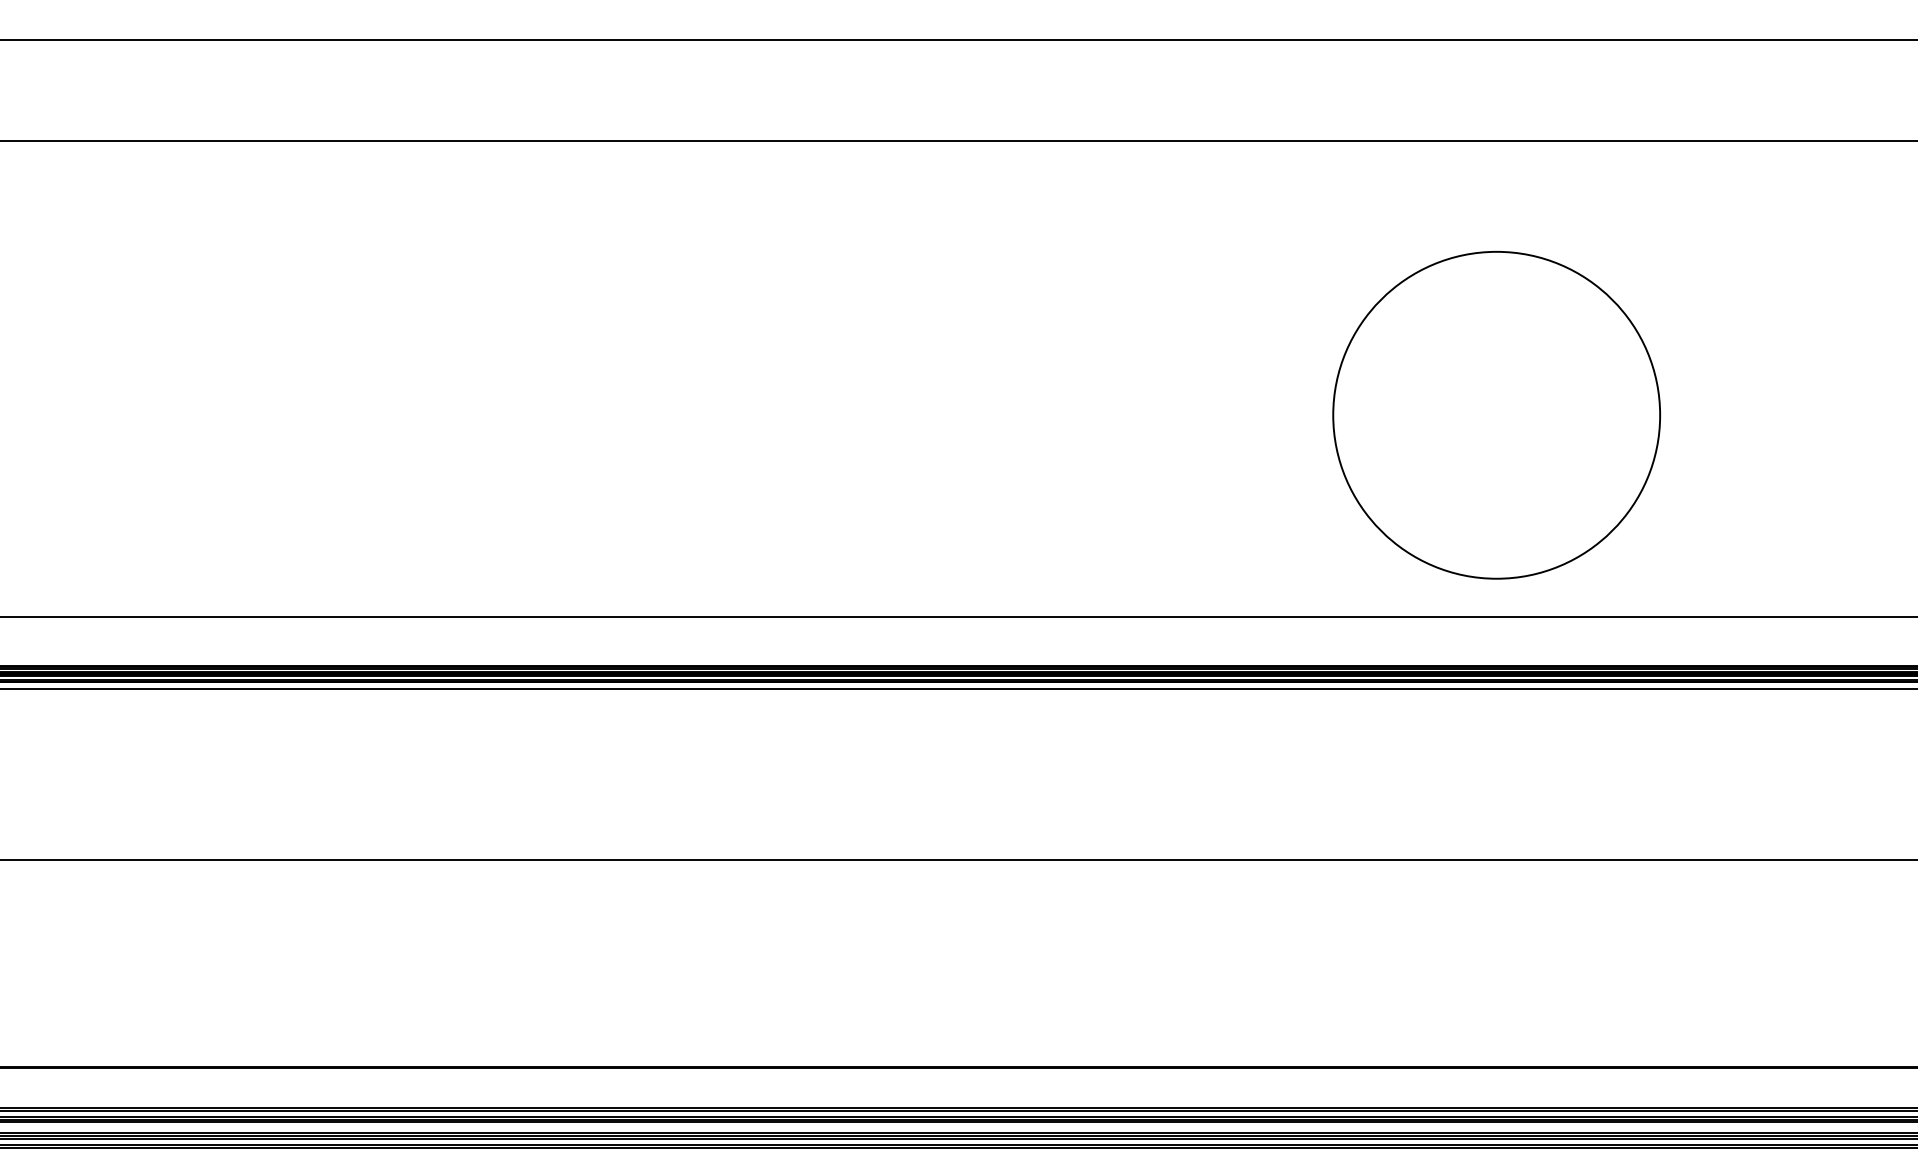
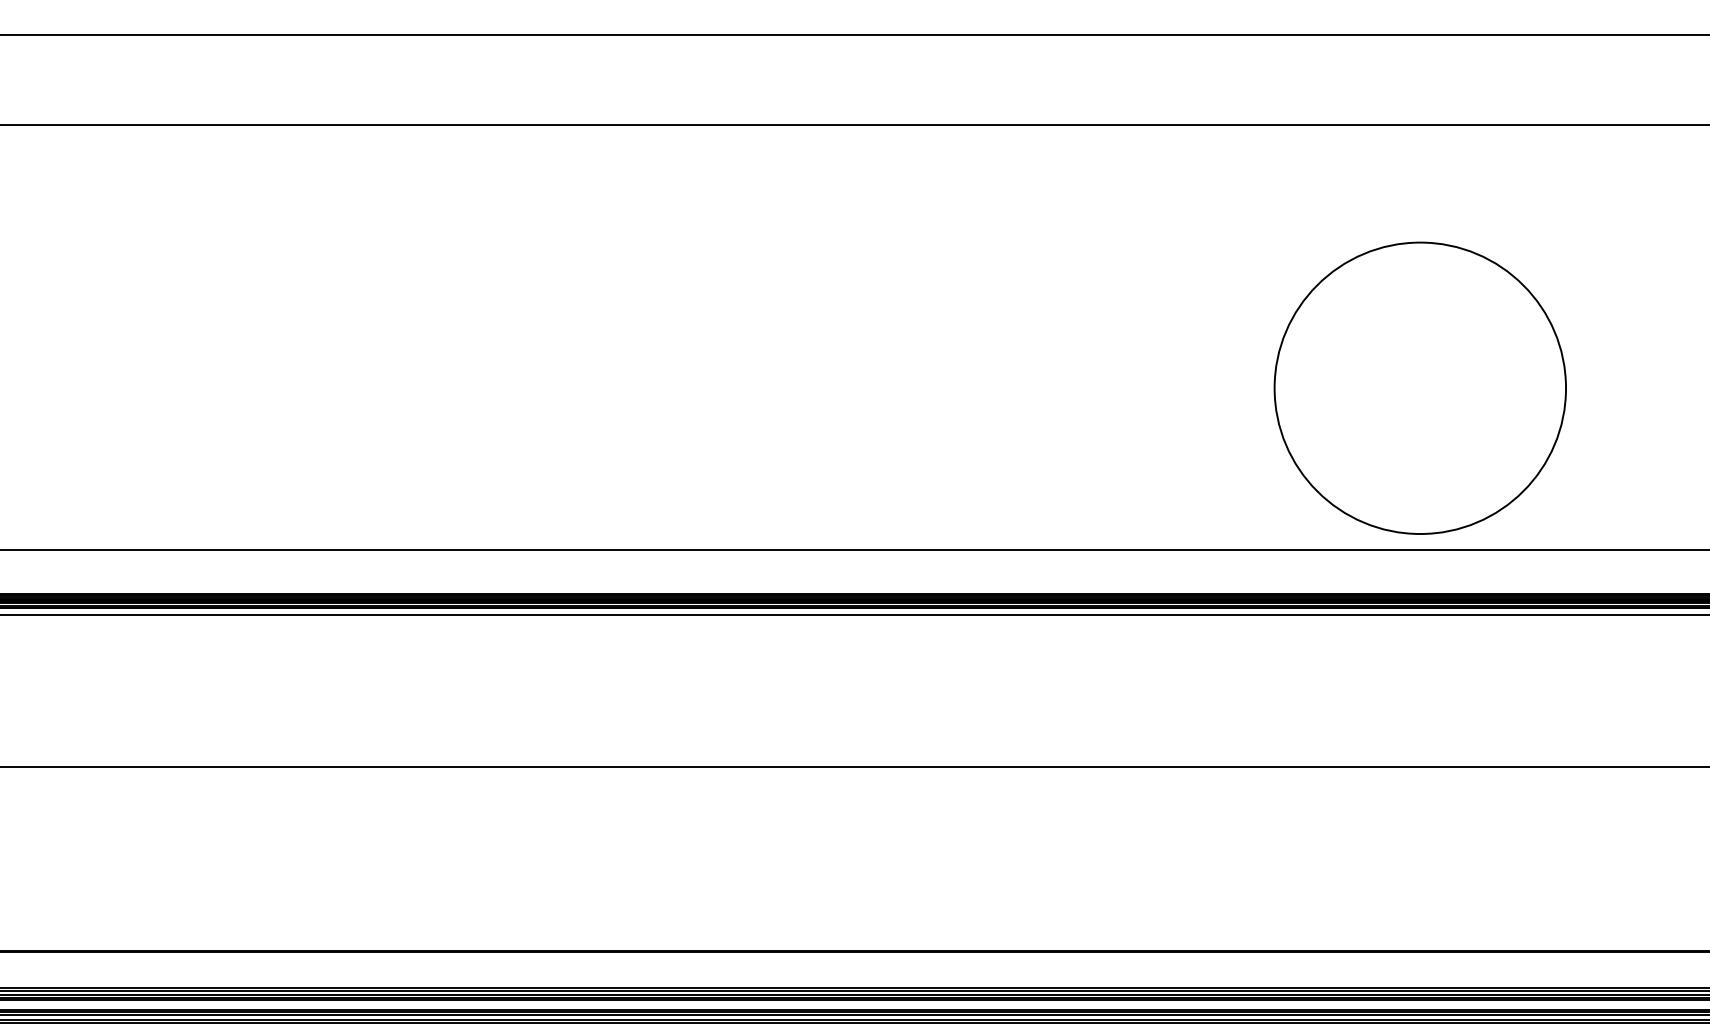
circle: (1495, 414) -> (1419, 387), moved

